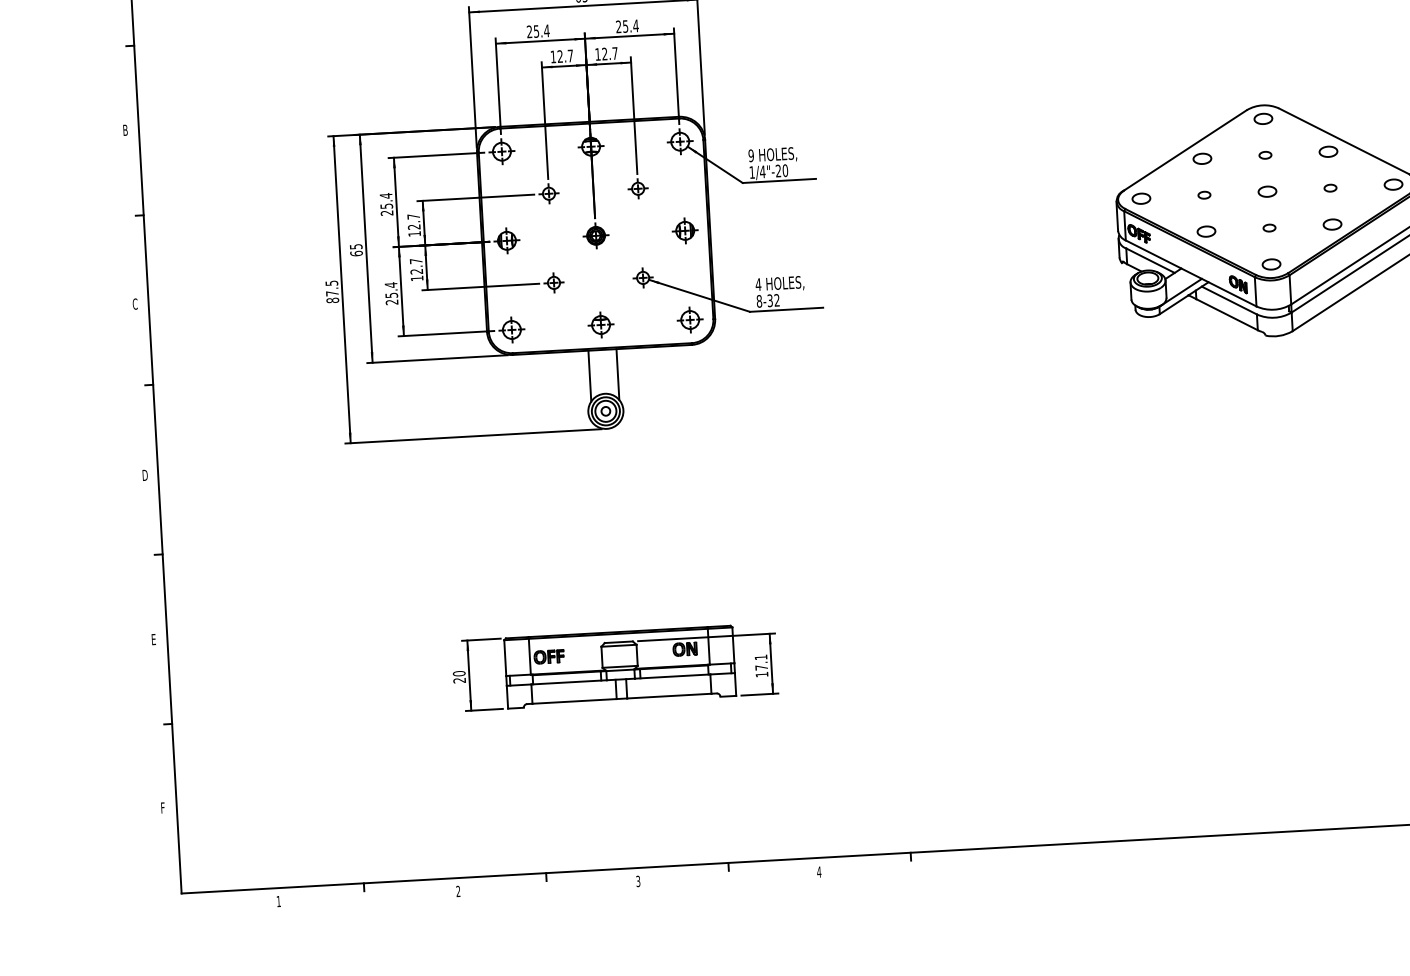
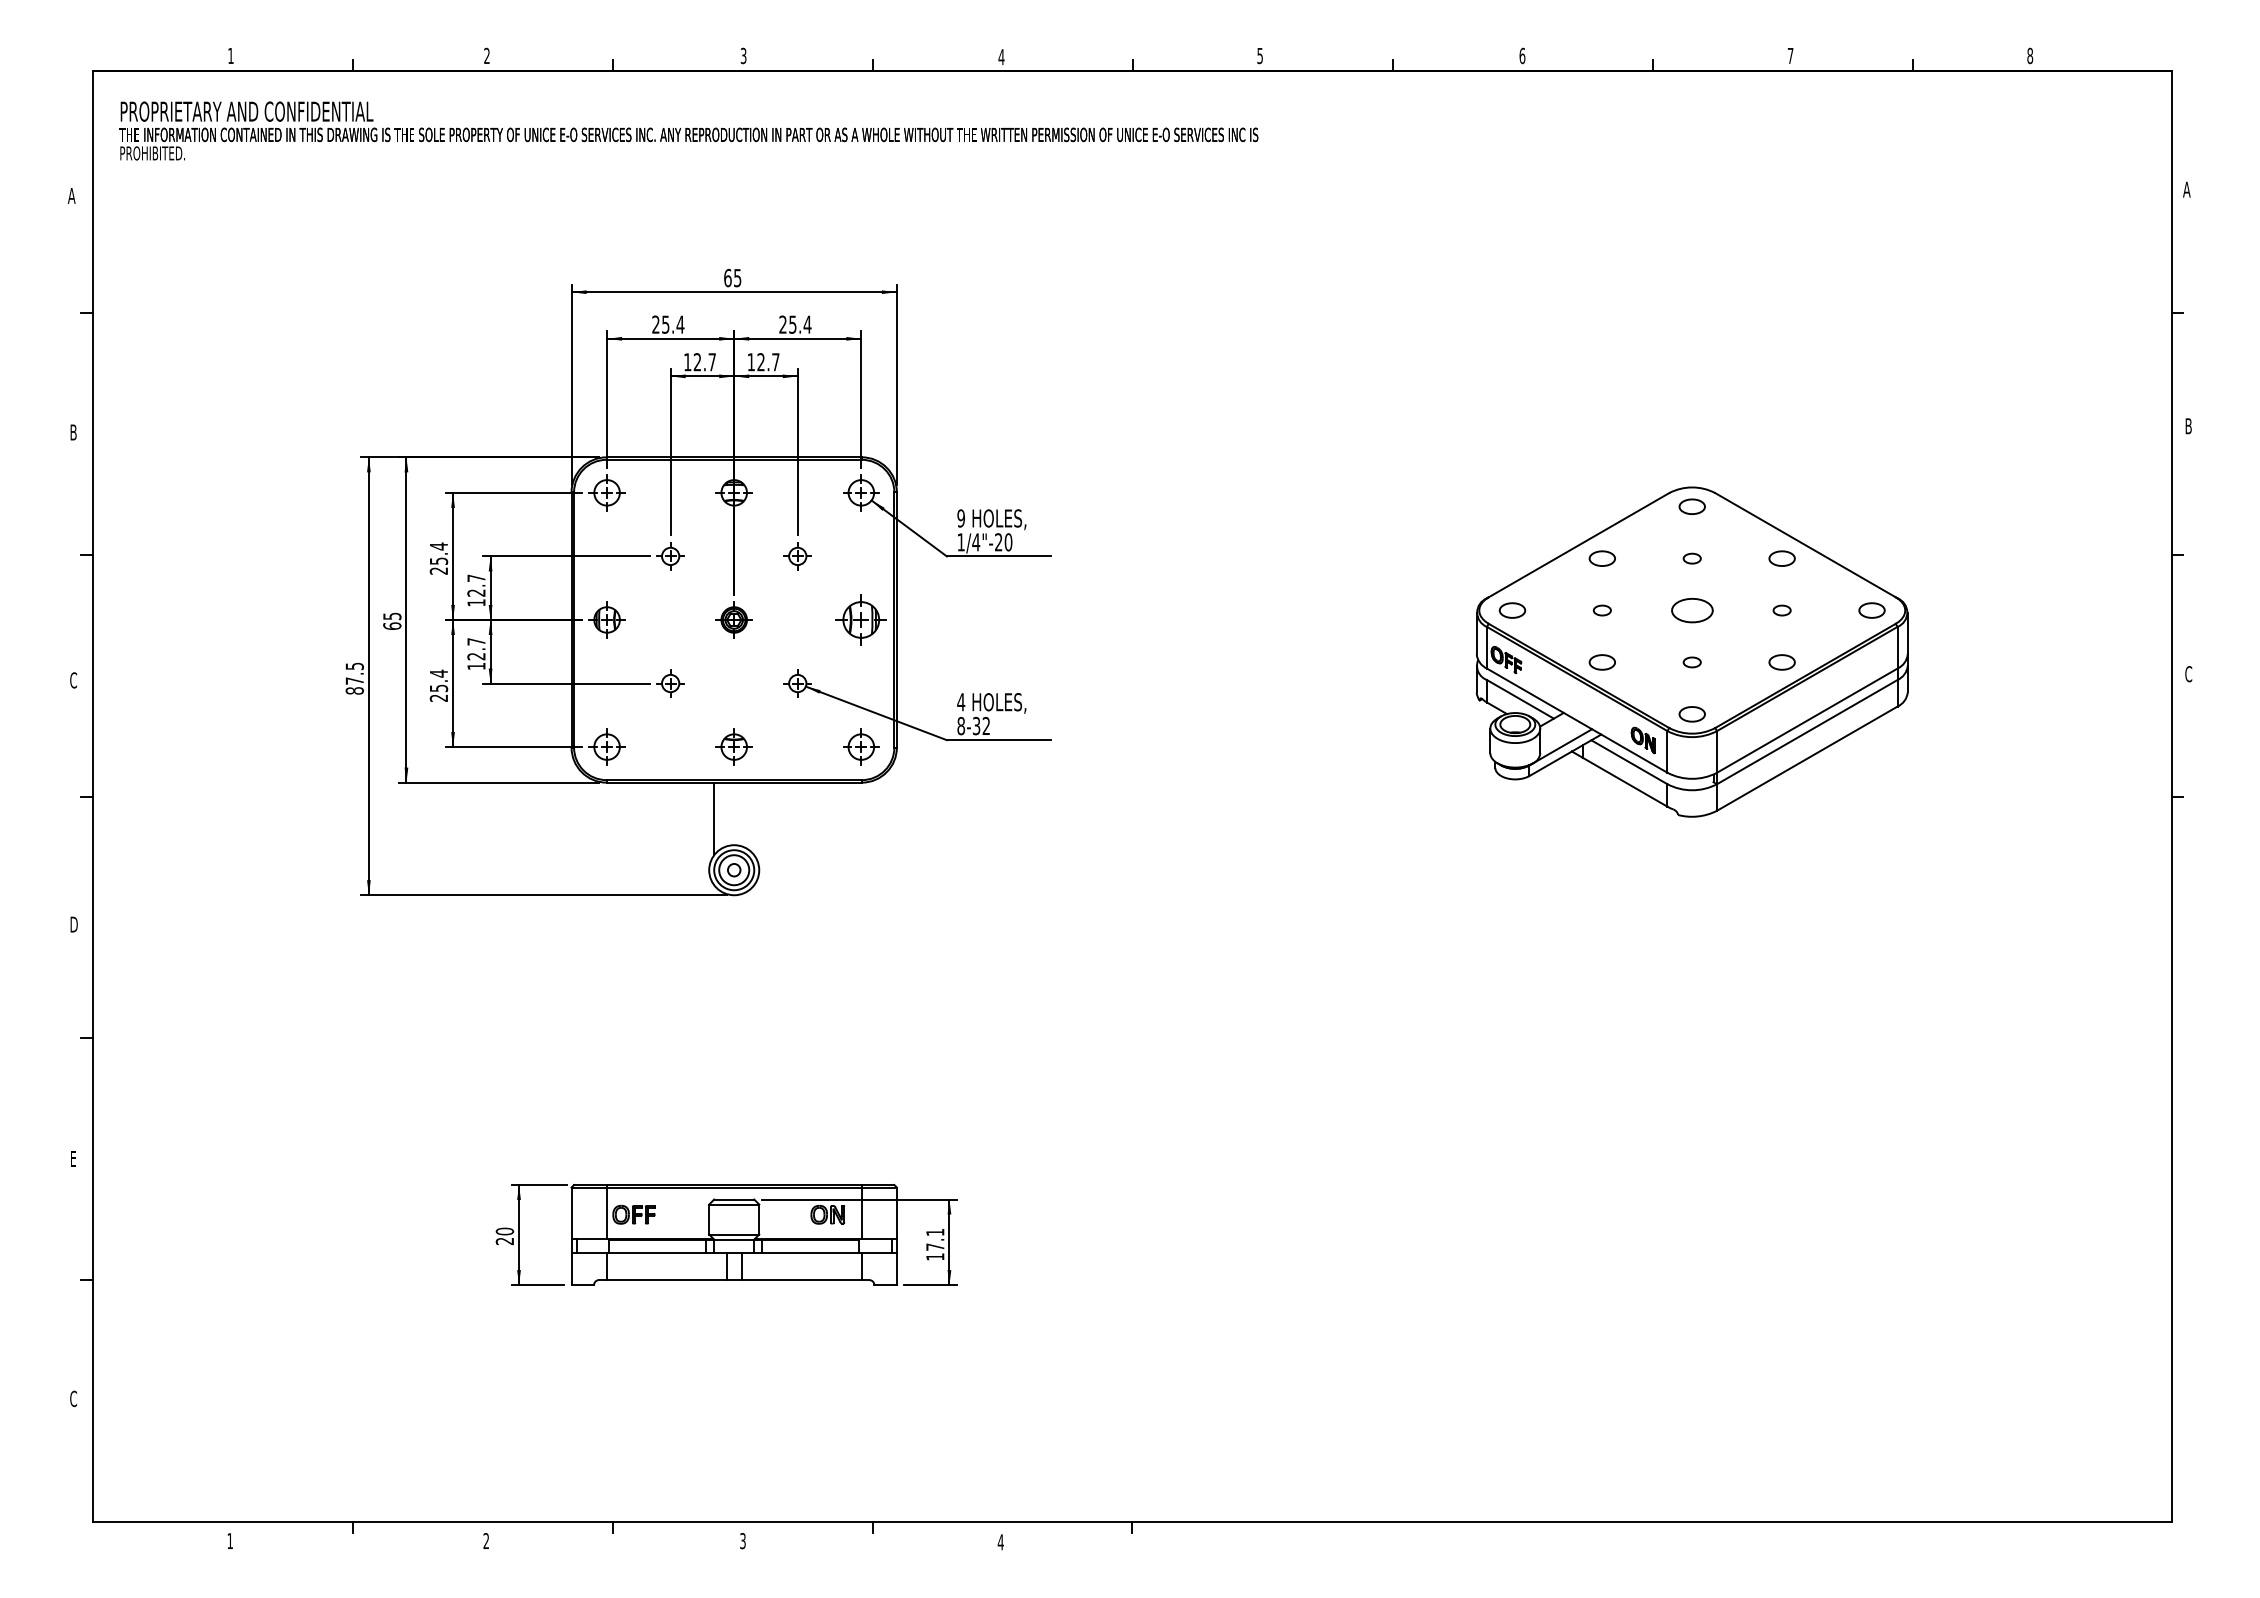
part: (1266, 191) -> (1691, 610), size x1.6
part: (685, 230) -> (861, 619), size x1.4
line: (618, 374) -> (754, 818), removed
text: (163, 807) -> (73, 1398), F -> C

